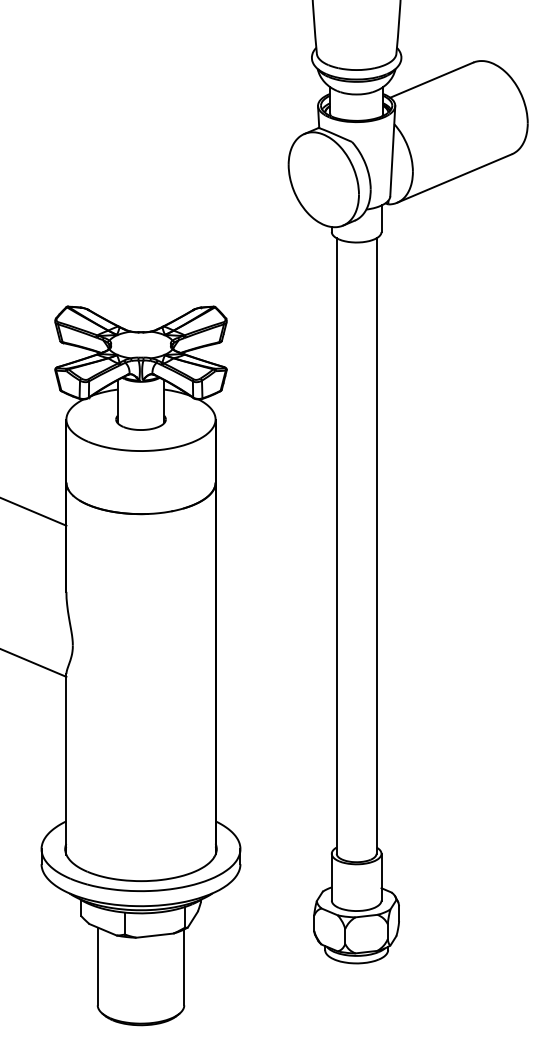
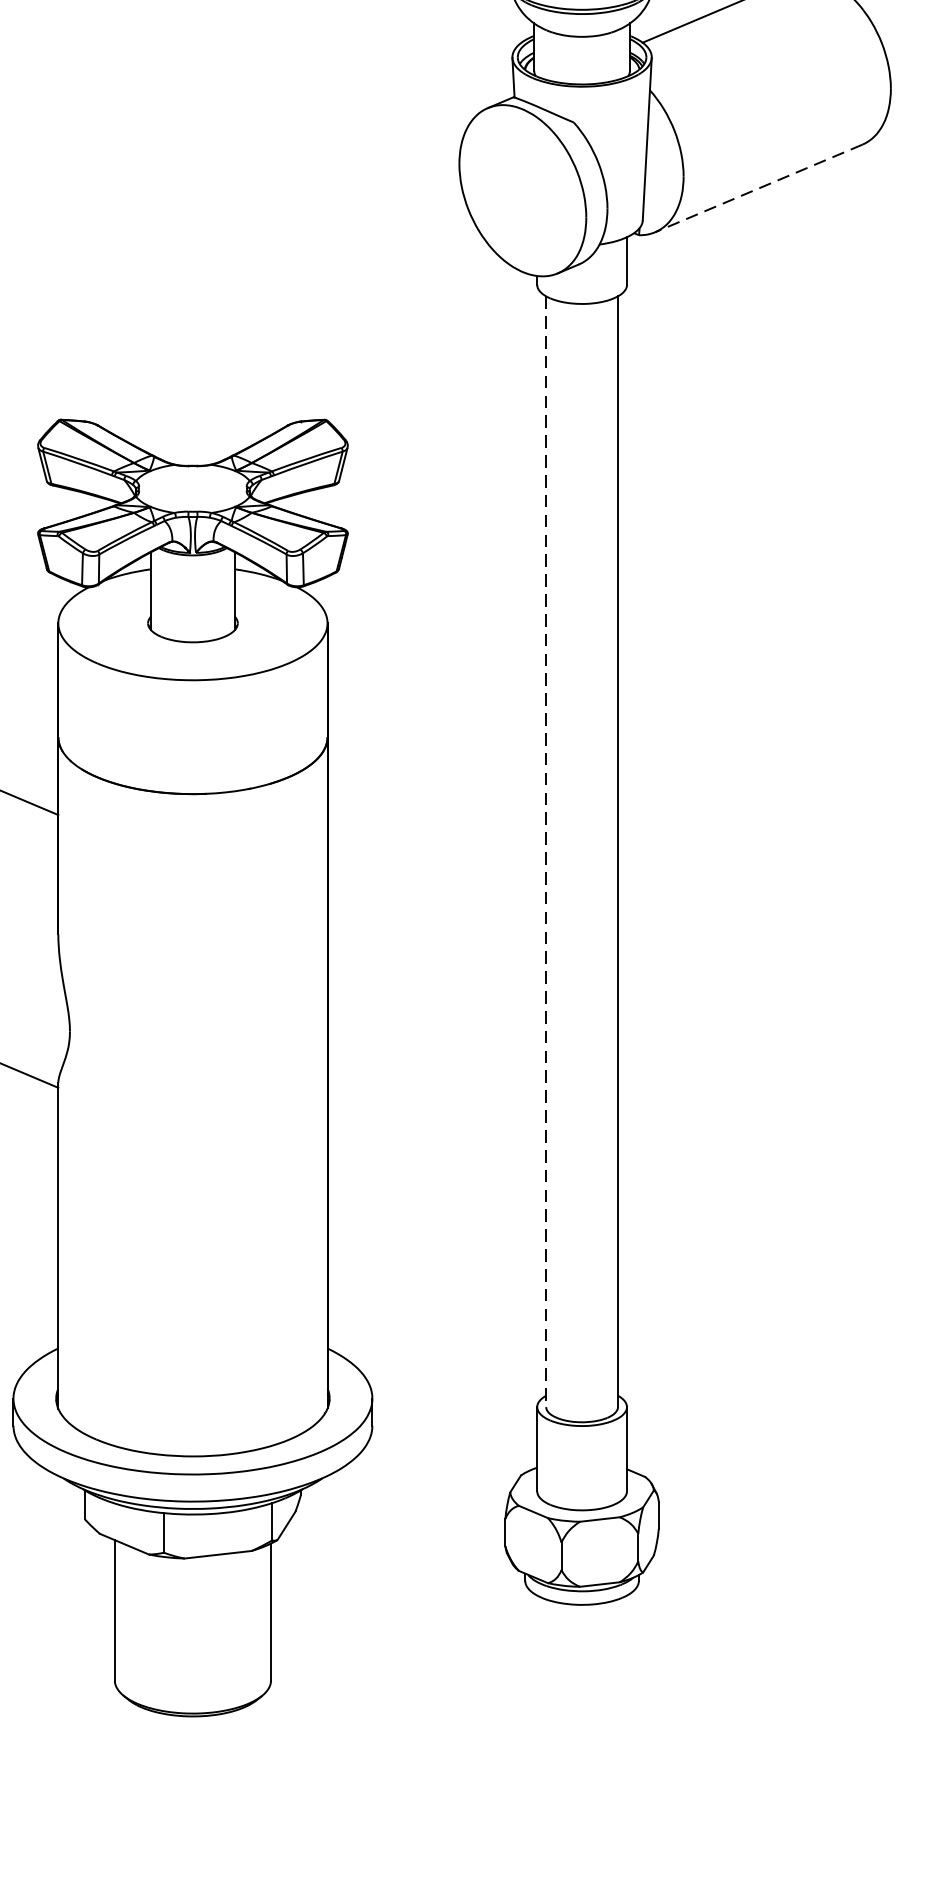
line: (454, 178) -> (758, 188), solid -> dashed
line: (336, 546) -> (545, 852), solid -> dashed

